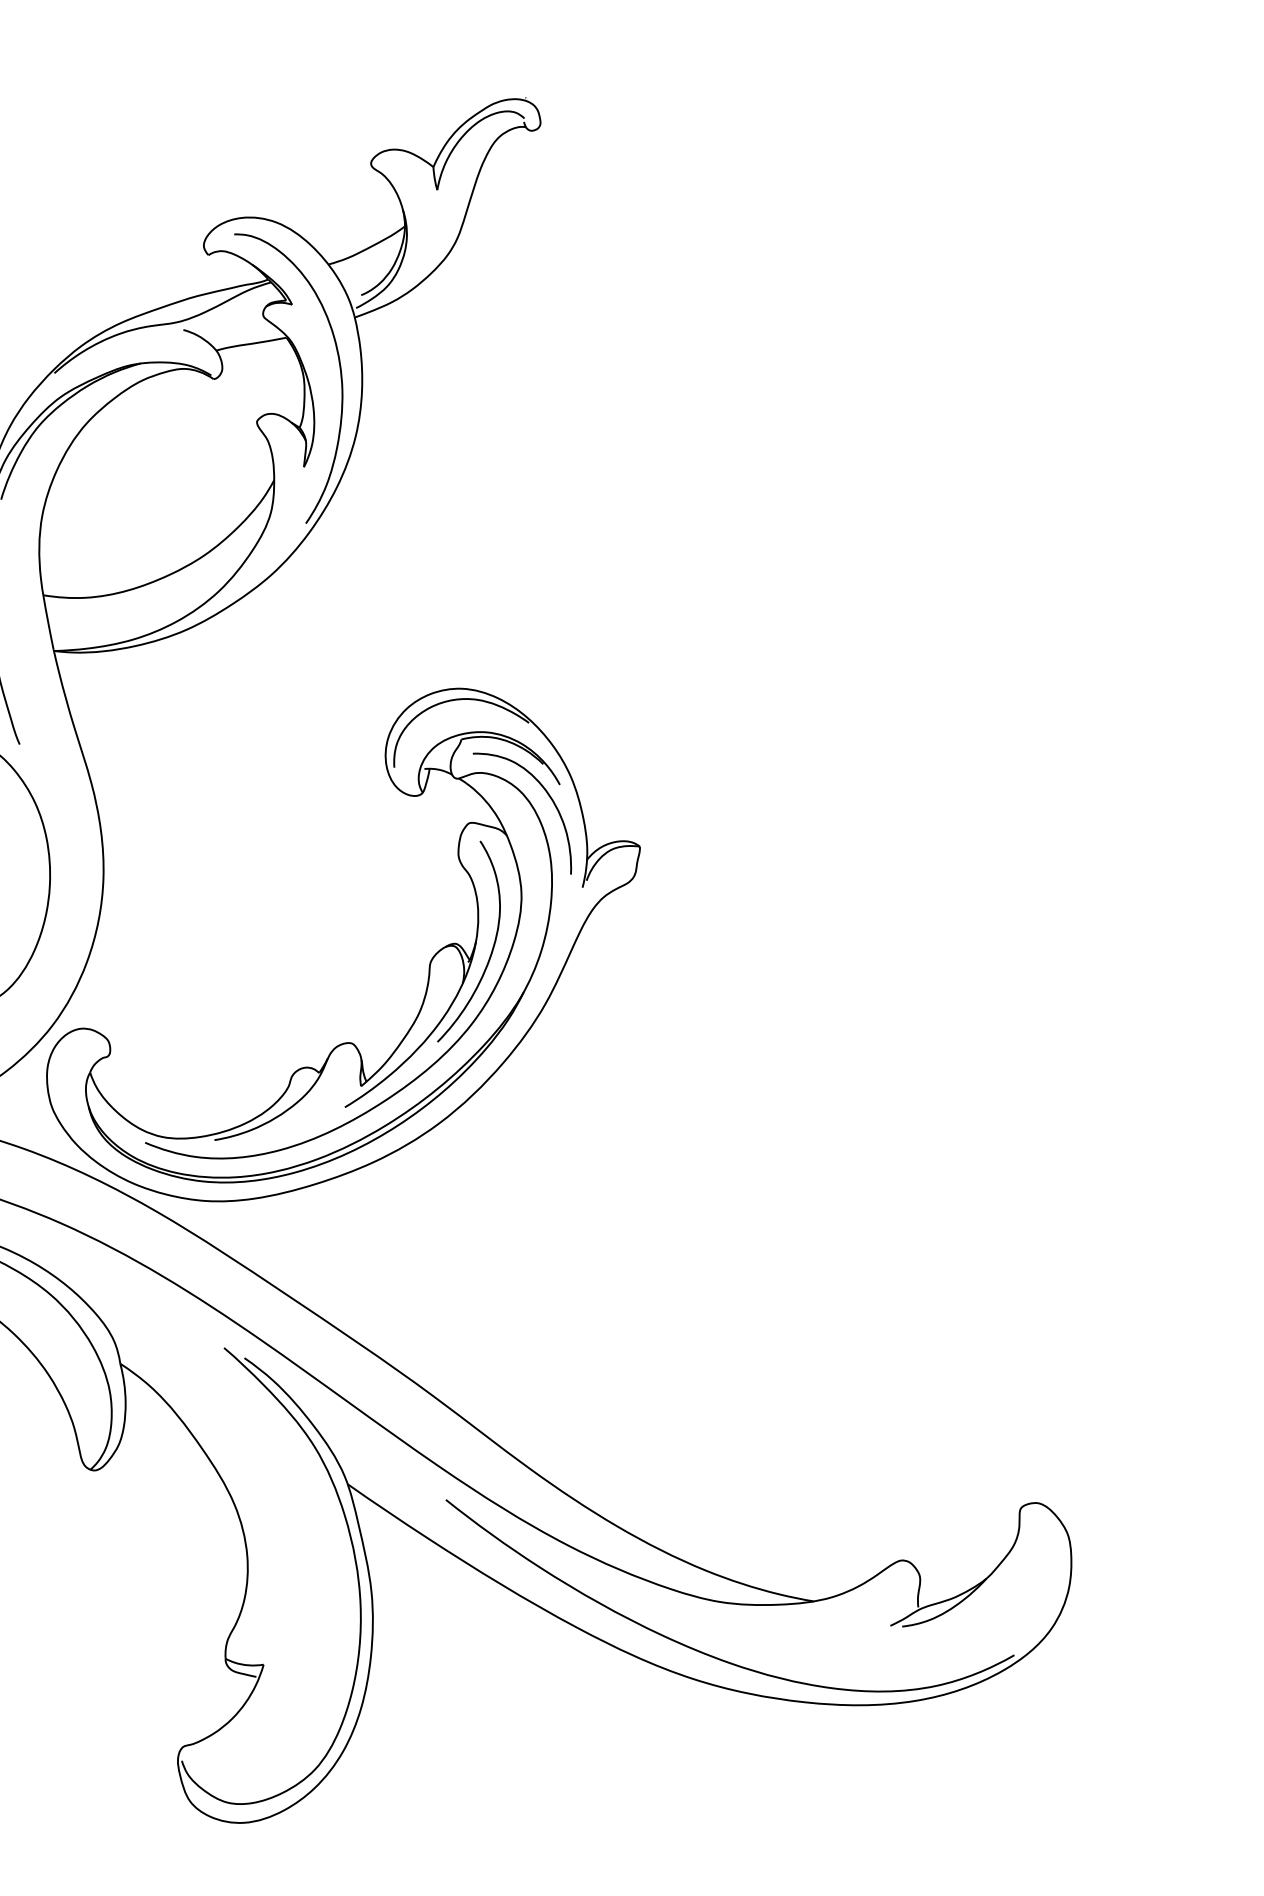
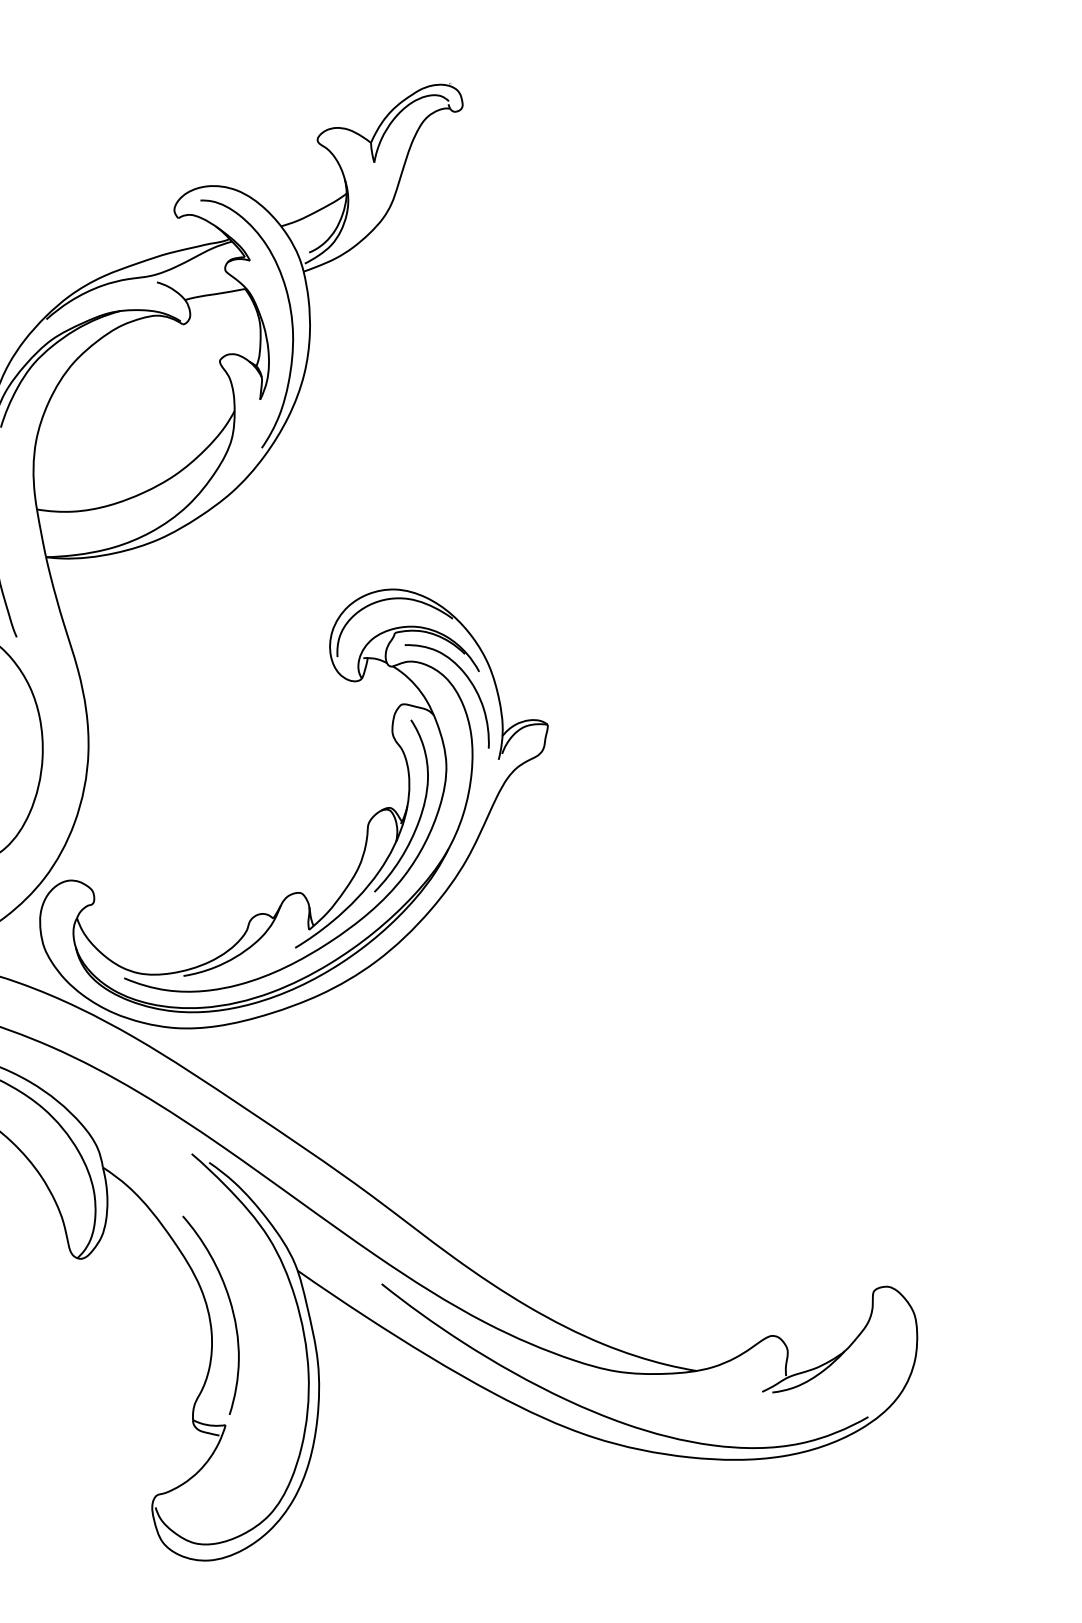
curve: (270, 1529) -> (231, 1309), added

